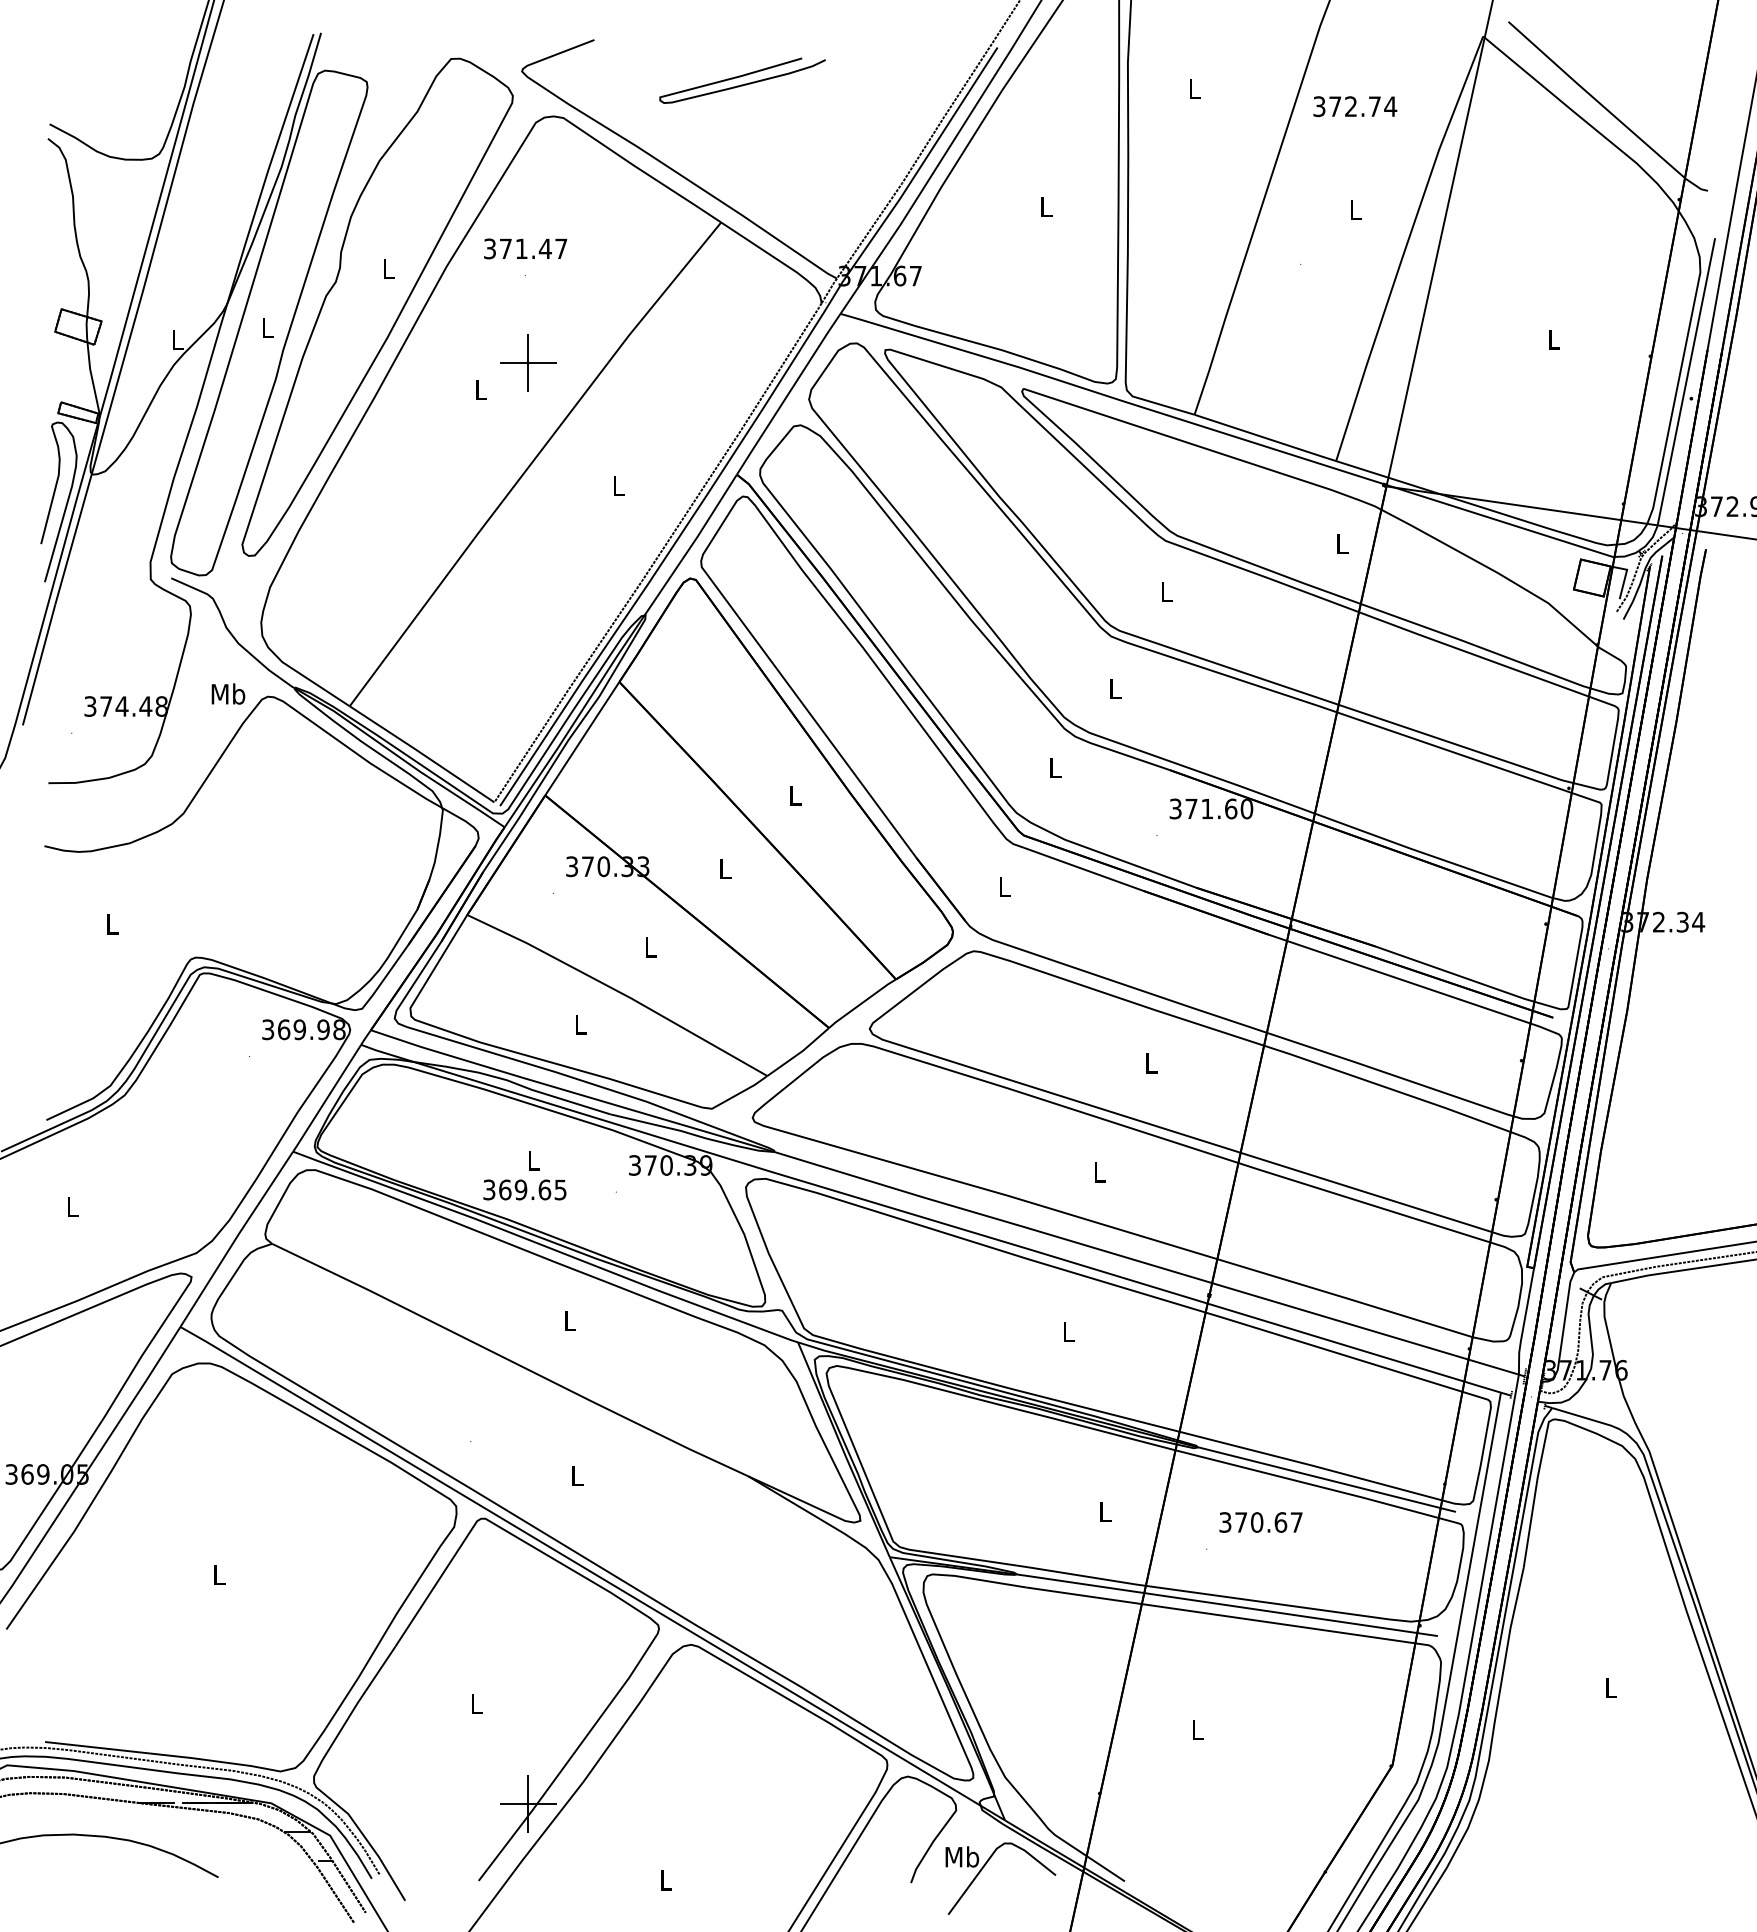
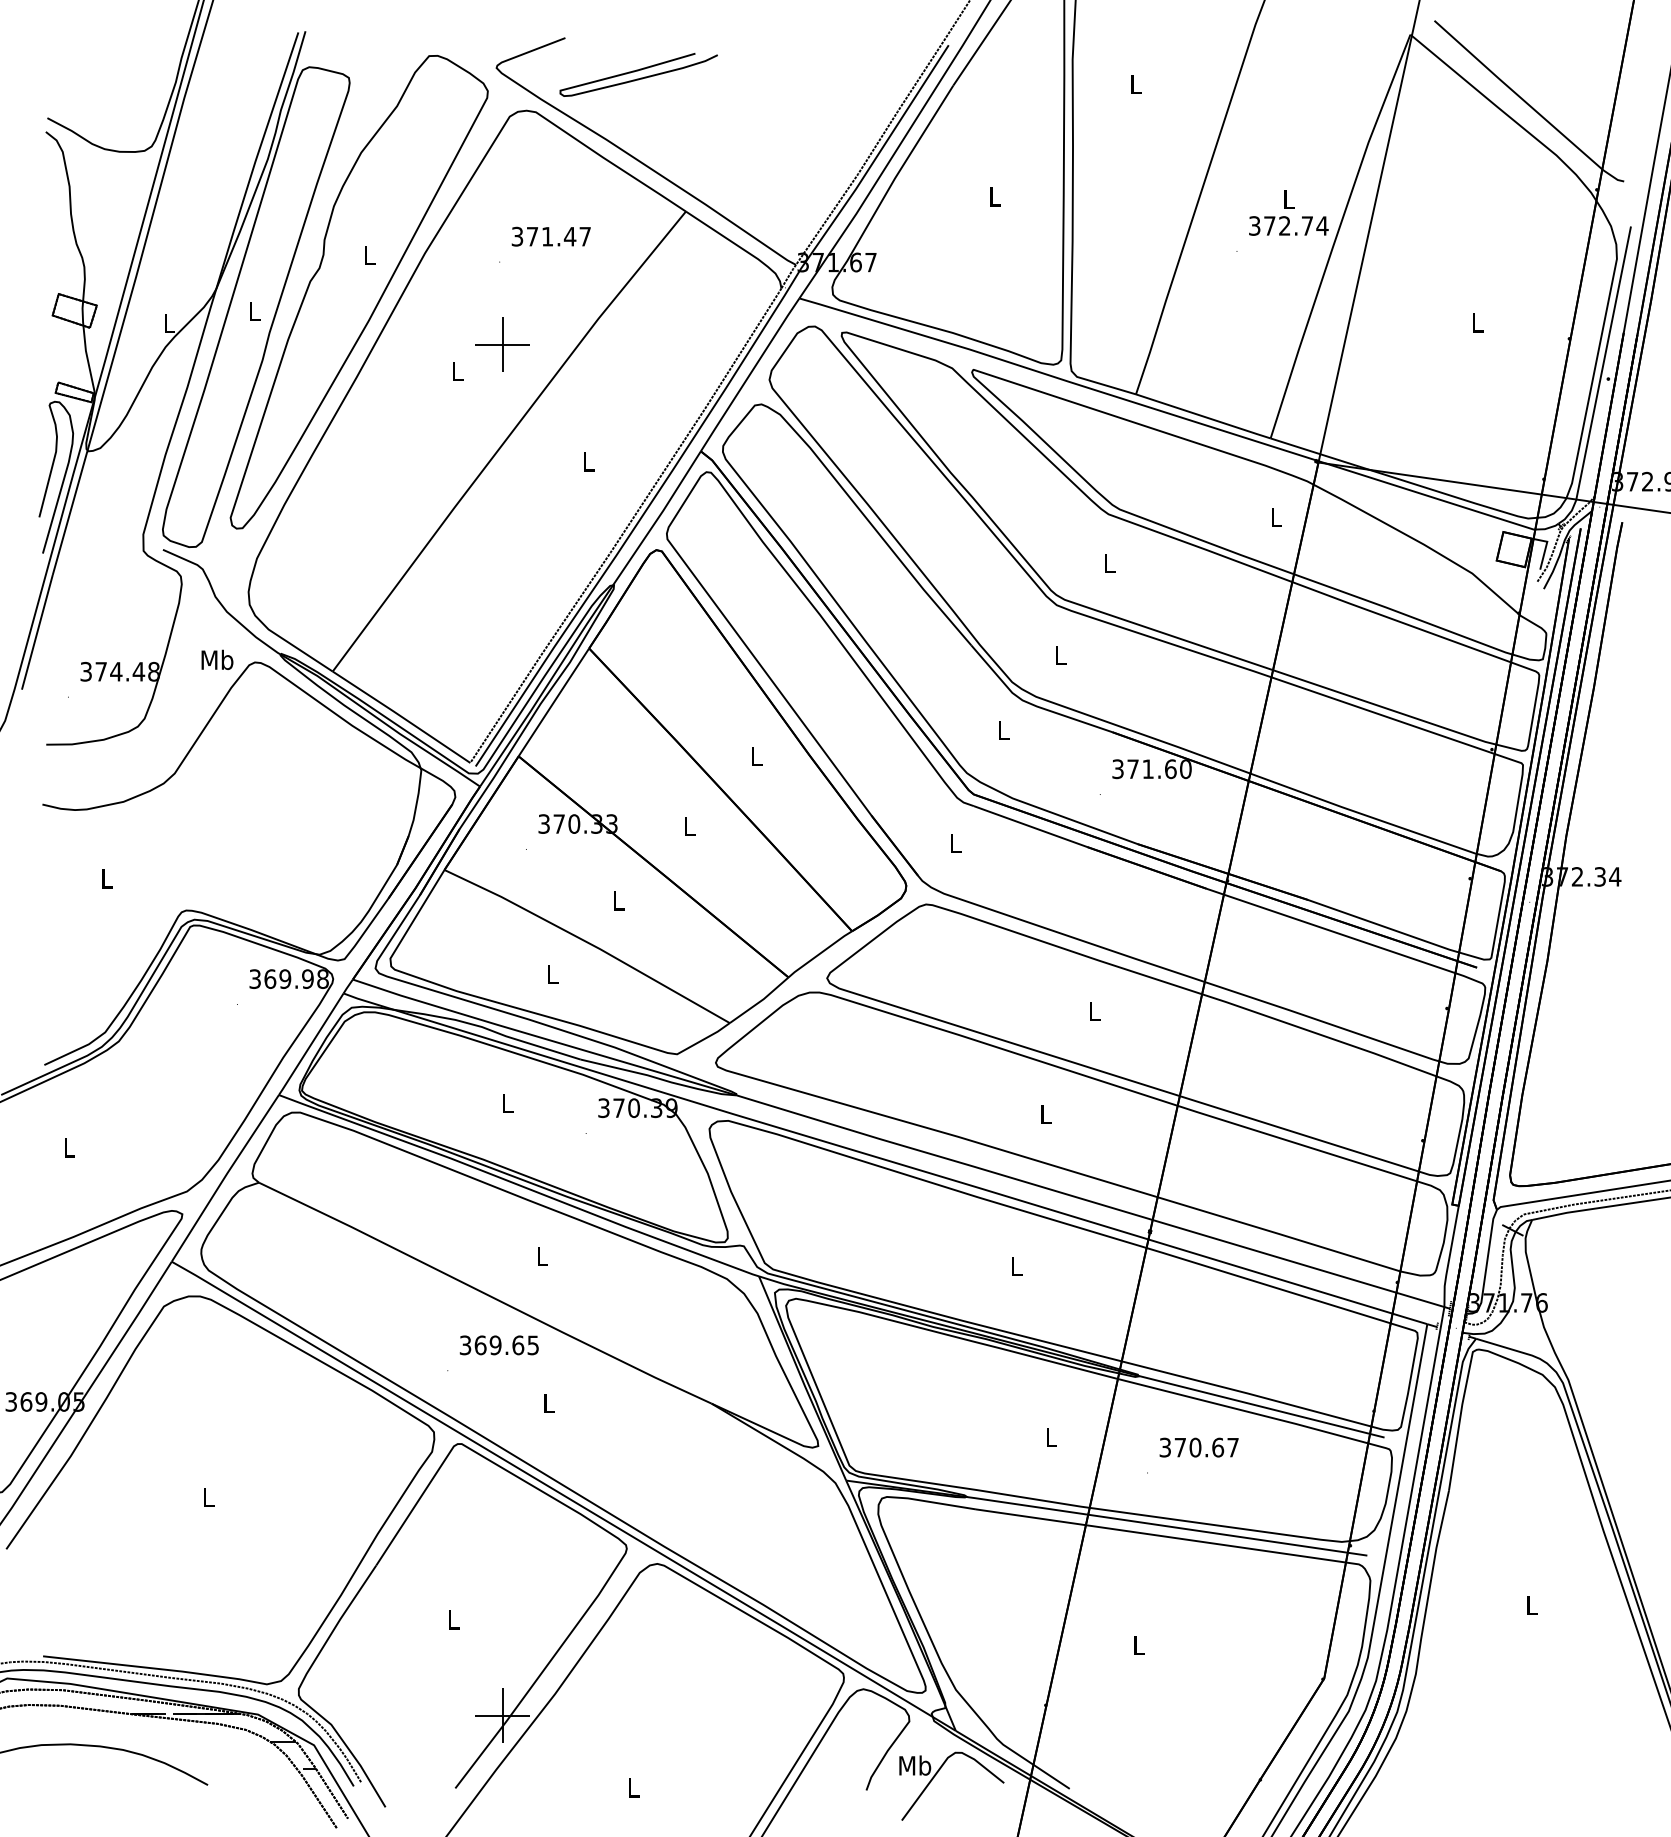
curve: (740, 77) -> (636, 71), moved
text: (1355, 106) -> (1289, 225), moved
text: (525, 248) -> (551, 236), moved
text: (524, 1189) -> (498, 1344), moved

